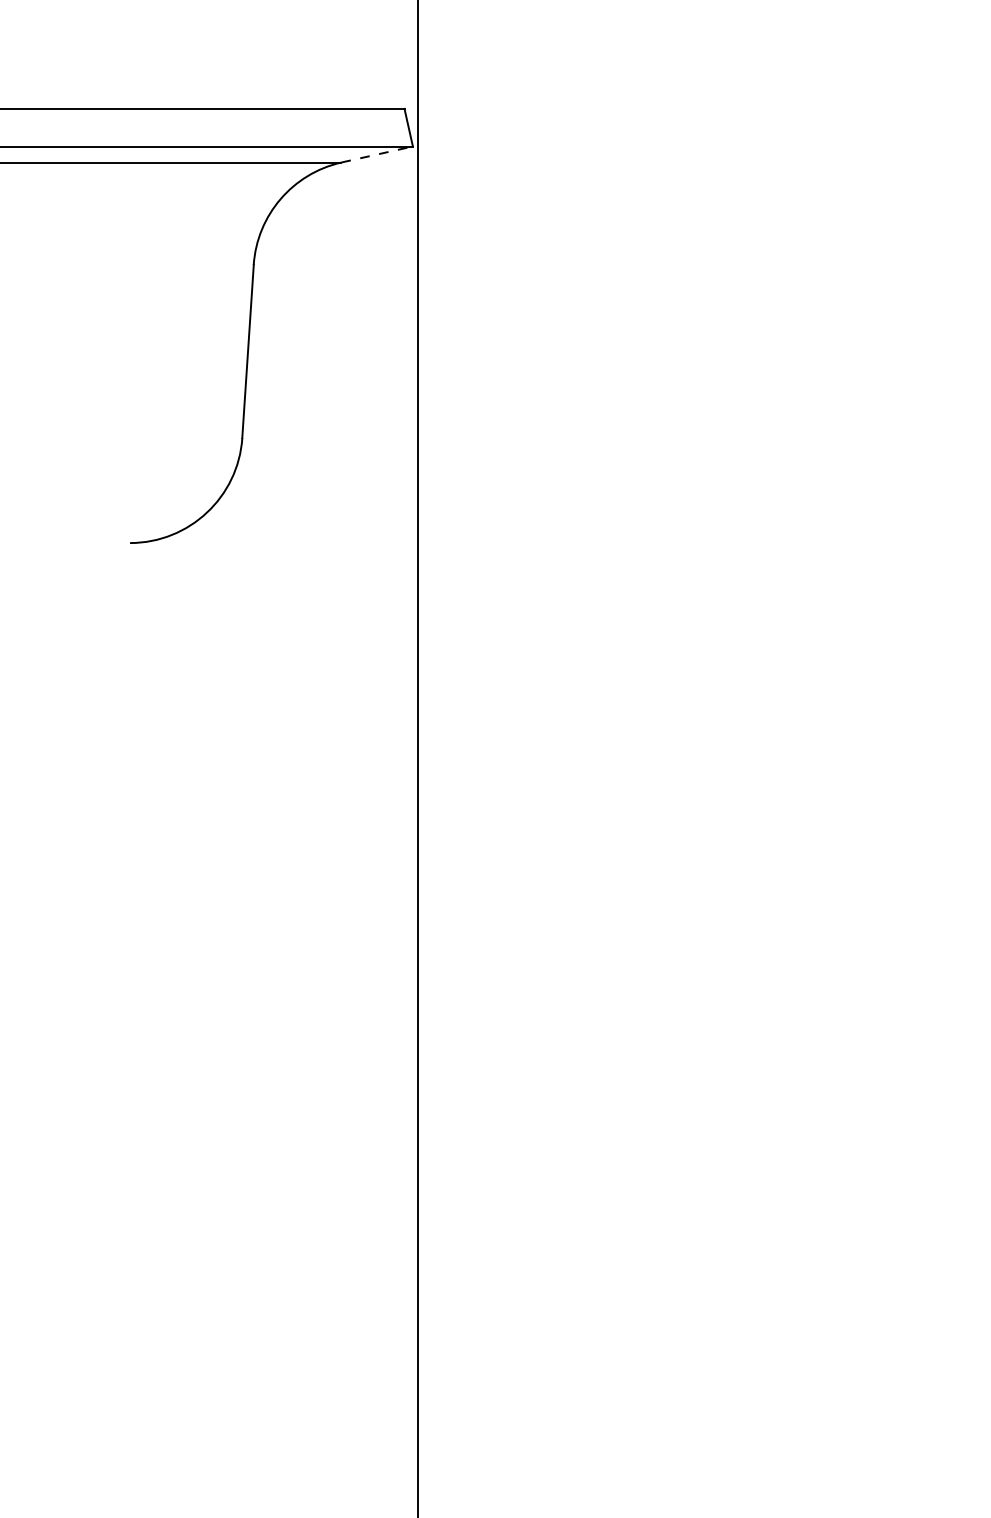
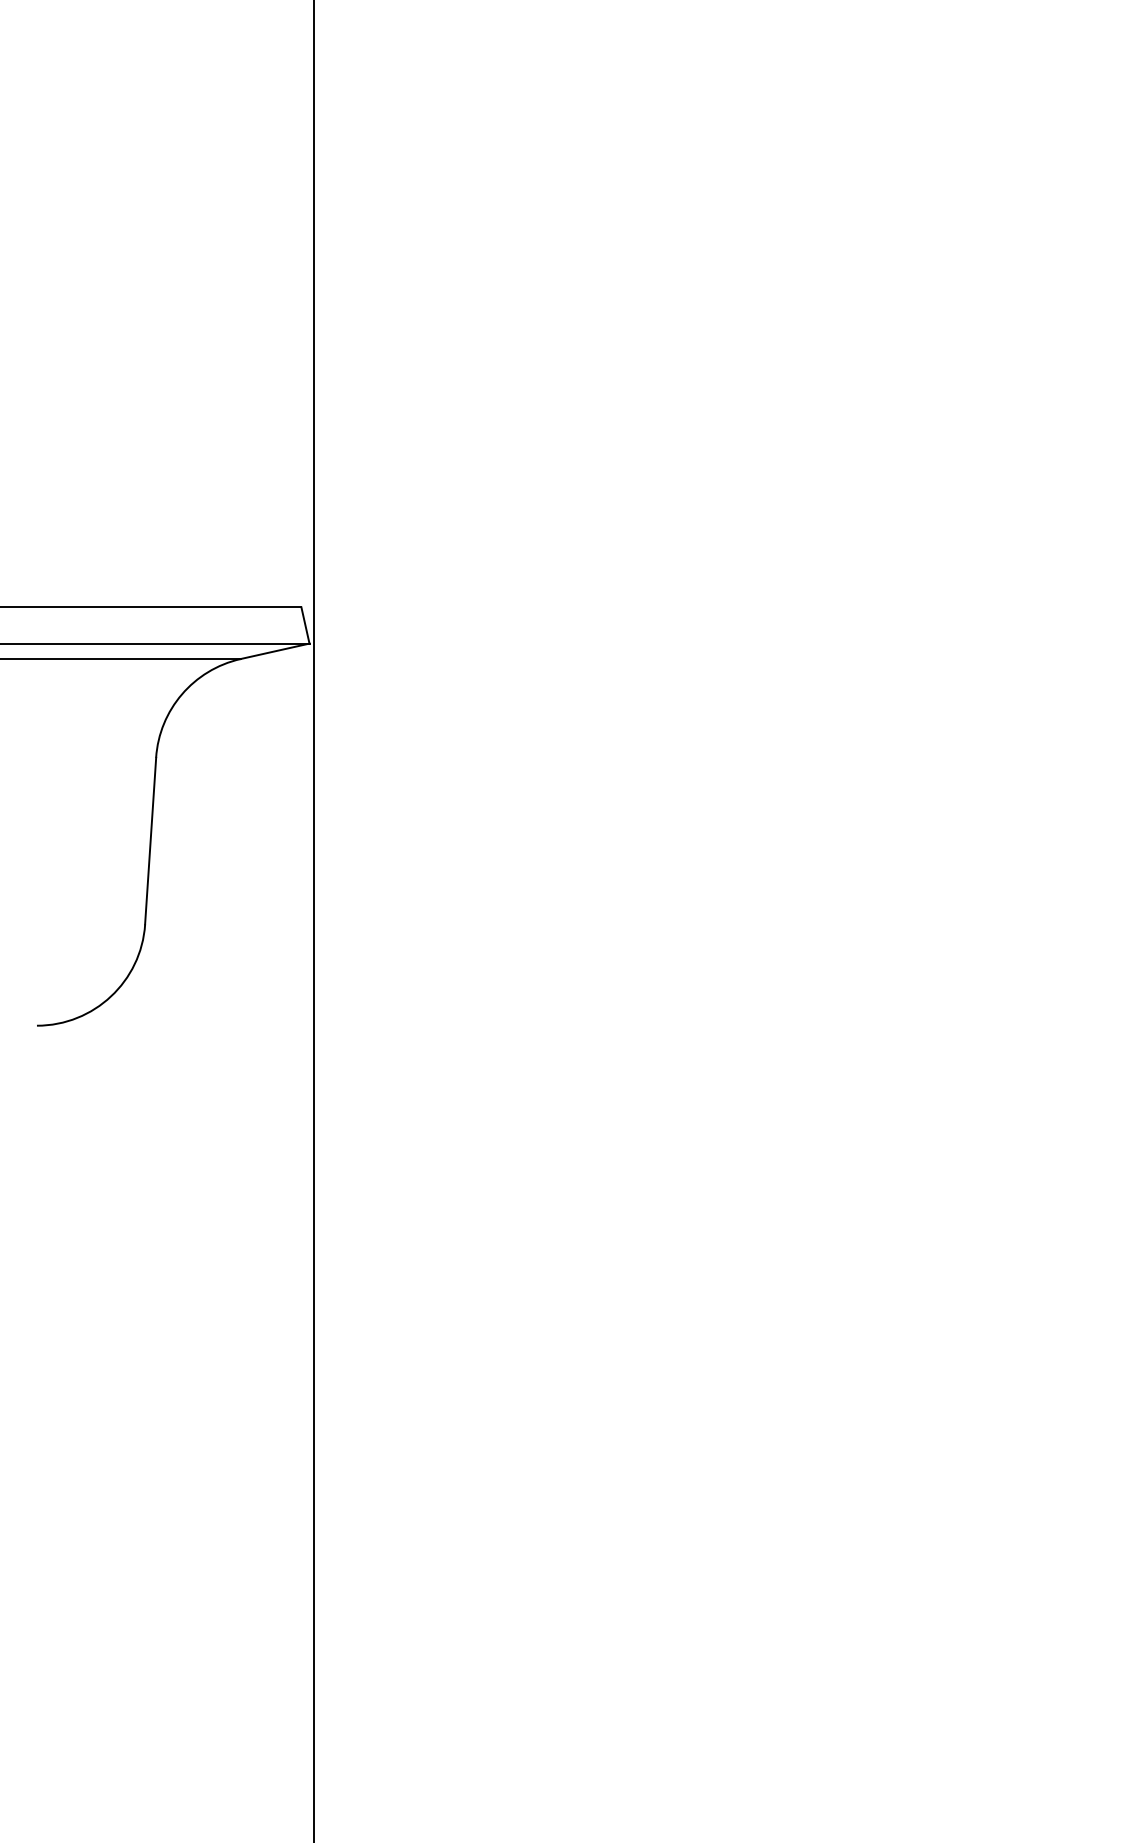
line: (377, 154) -> (275, 651), dashed -> solid

